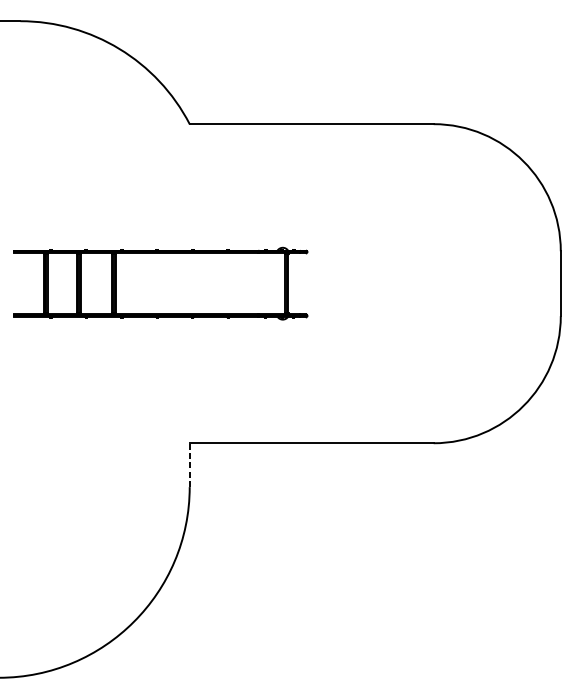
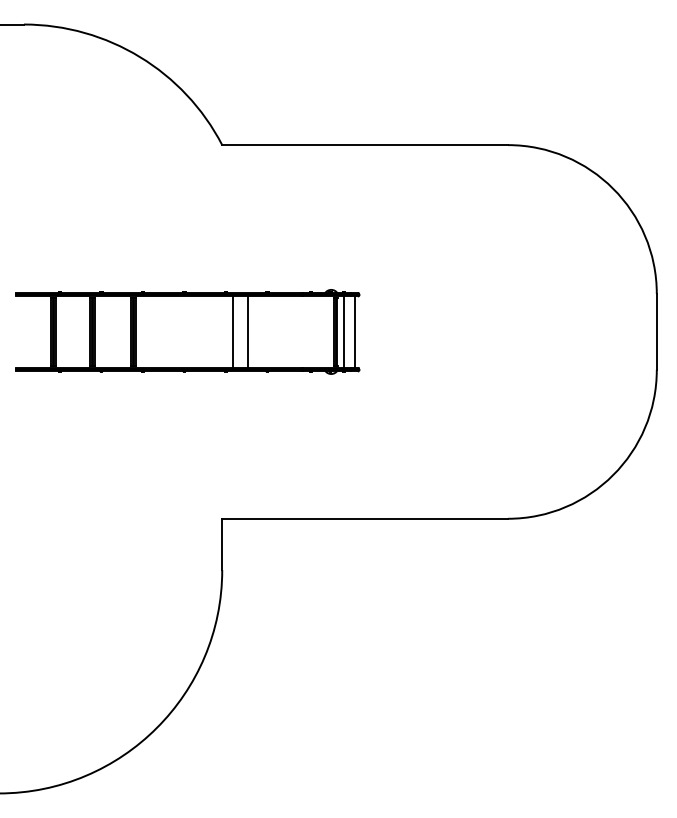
line: (198, 283) -> (232, 331), added
line: (212, 283) -> (248, 331), added
line: (294, 283) -> (344, 331), added
line: (303, 283) -> (355, 331), added
line: (189, 465) -> (222, 544), dashed -> solid

